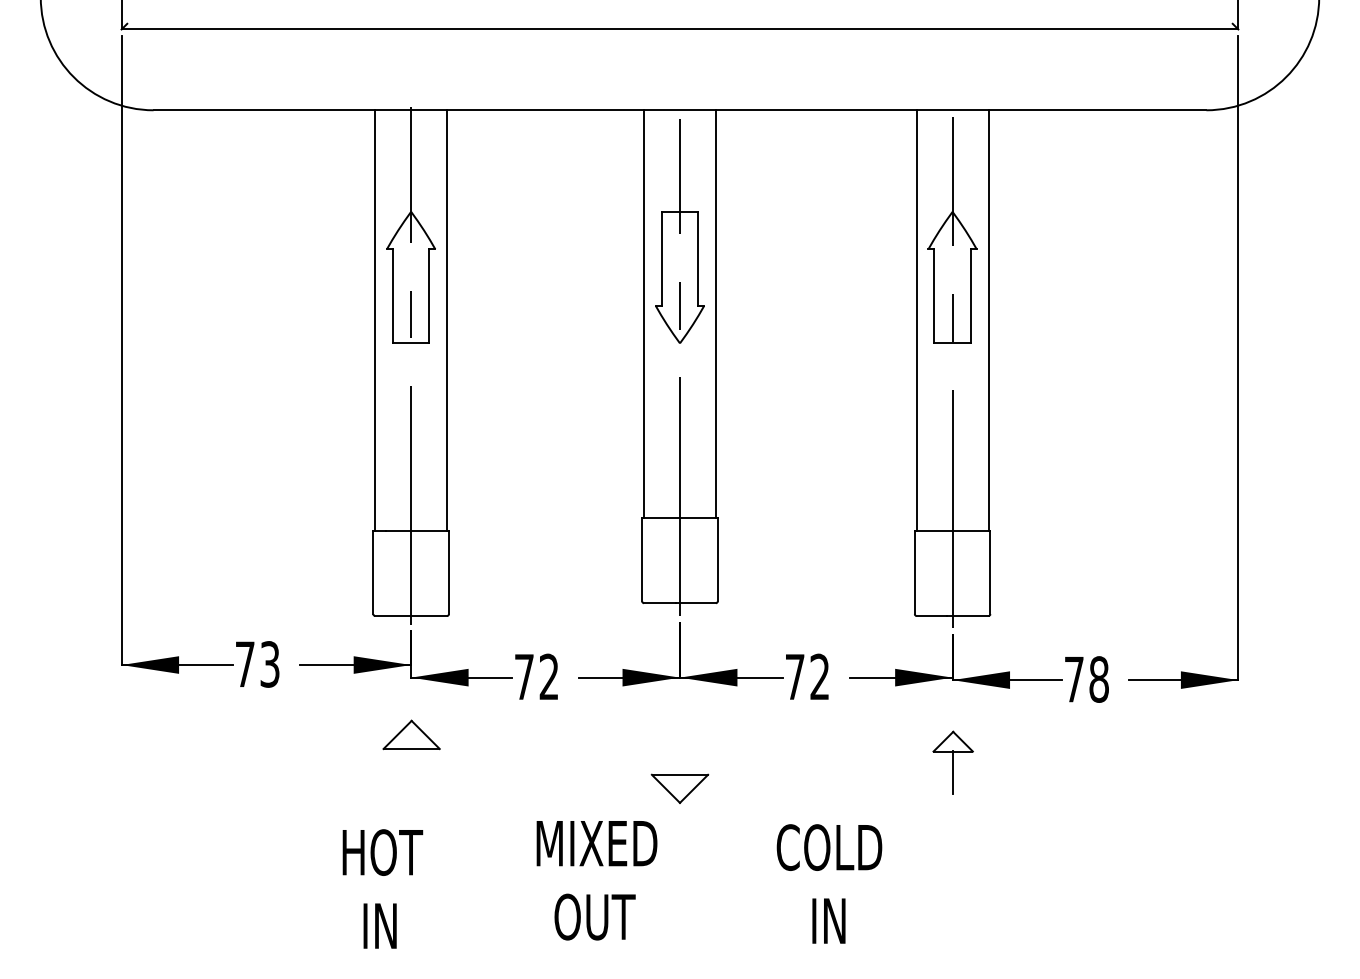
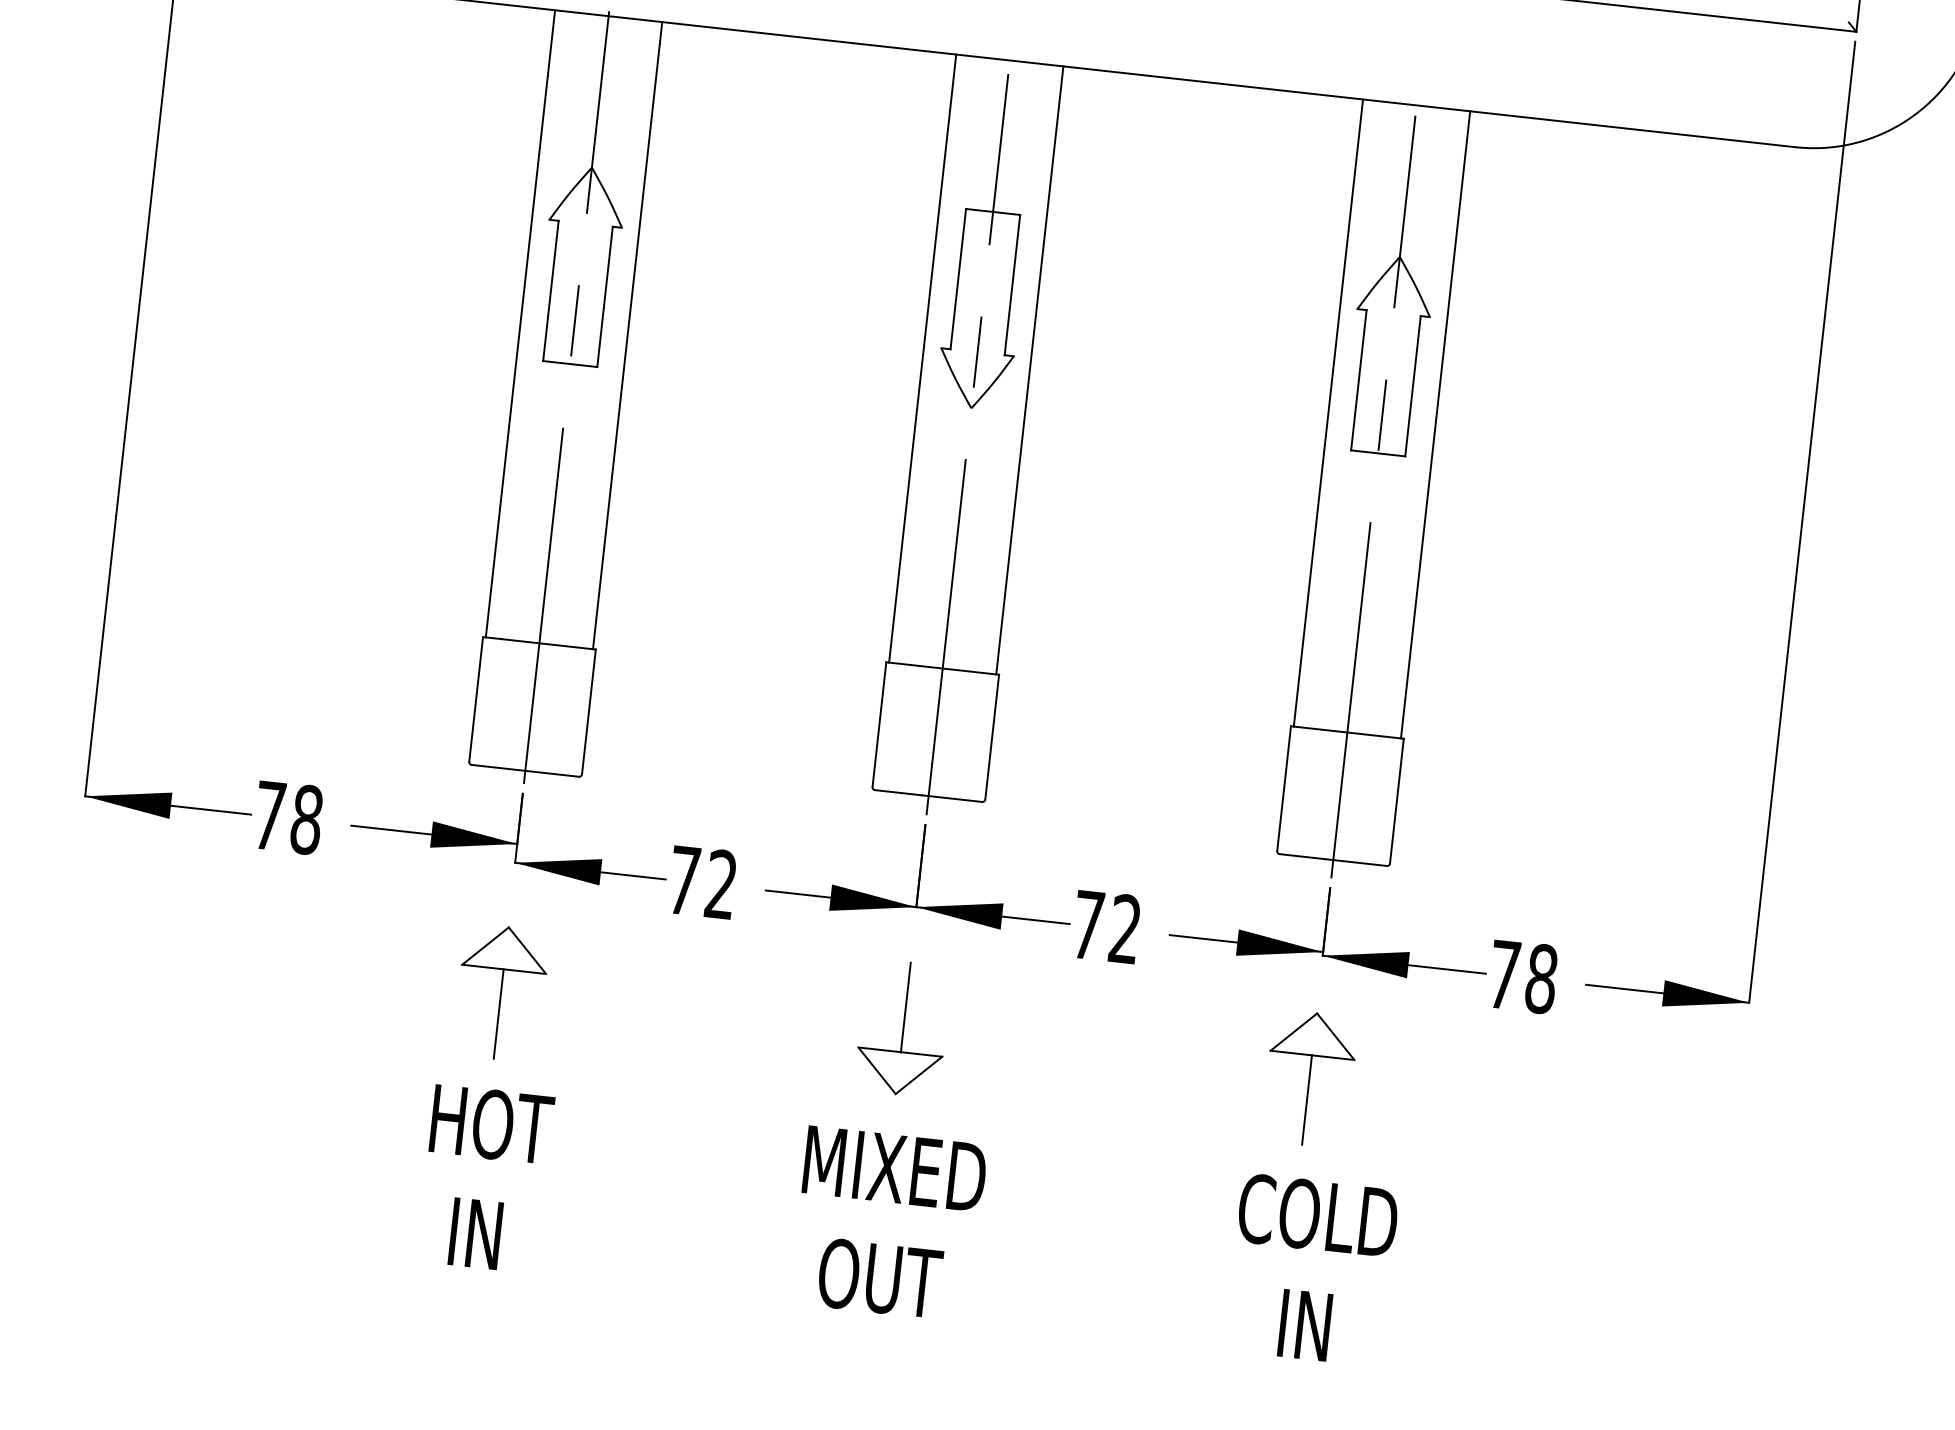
text: (269, 664) -> (305, 819), 73 -> 78
line: (680, 744) -> (906, 1006), added
part: (953, 762) -> (1310, 1078), size x1.43
line: (411, 778) -> (499, 1013), added
text: (596, 880) -> (888, 1223), moved
text: (829, 883) -> (1312, 1269), moved
text: (382, 888) -> (485, 1178), moved

